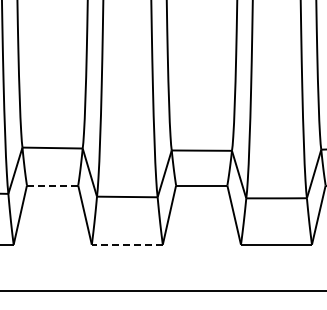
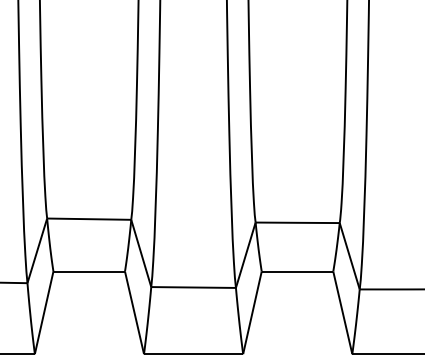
line: (52, 185) -> (89, 271), dashed -> solid
line: (127, 244) -> (193, 353), dashed -> solid

